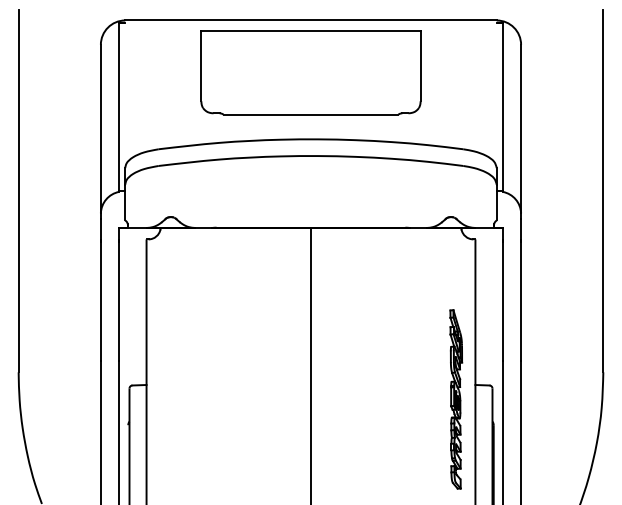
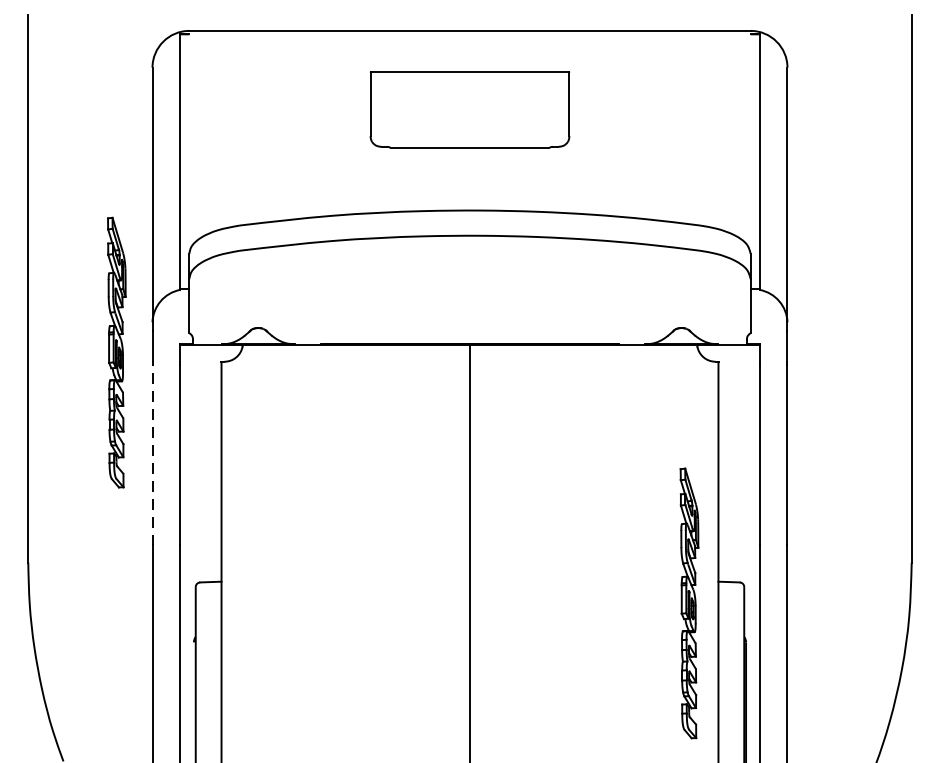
part: (310, 72) -> (469, 109), size x0.6
part: (77, 233) -> (117, 352), added
line: (100, 301) -> (151, 455), solid -> dashed

